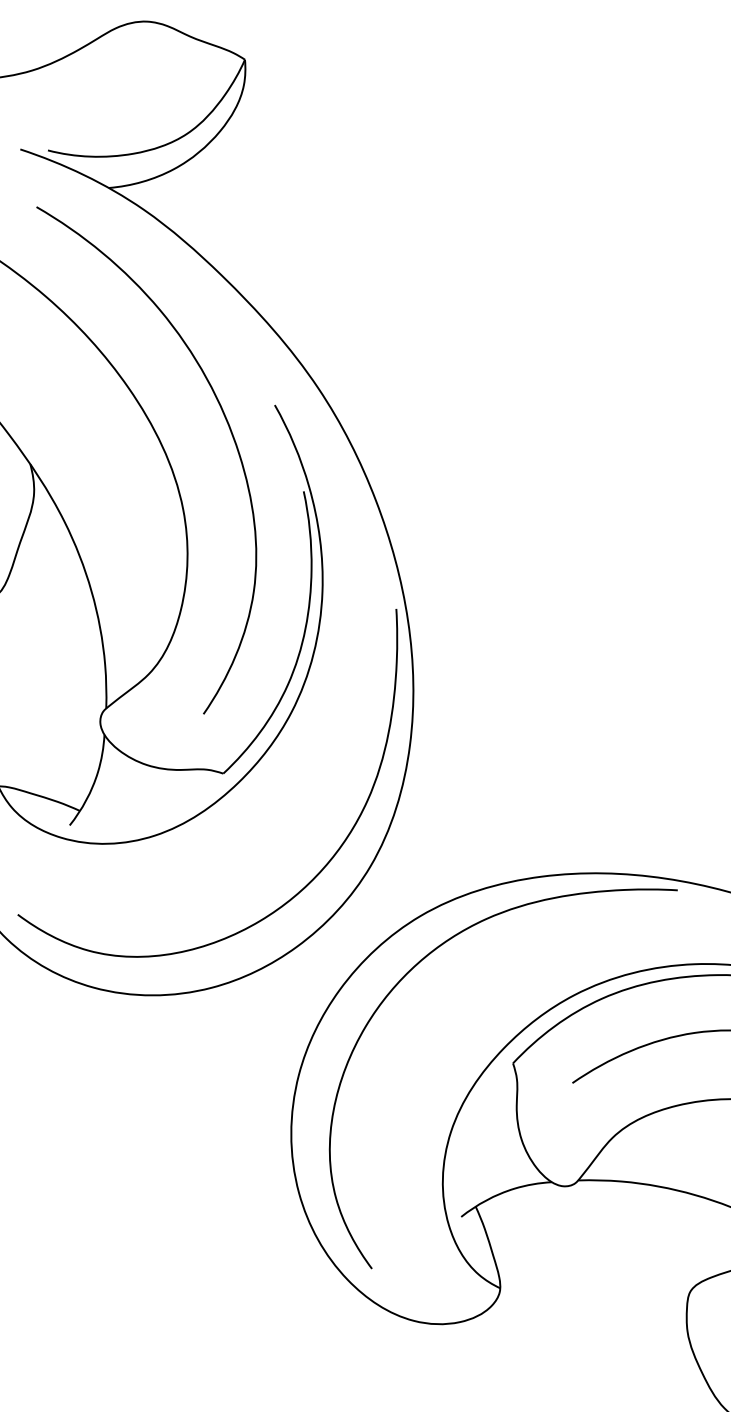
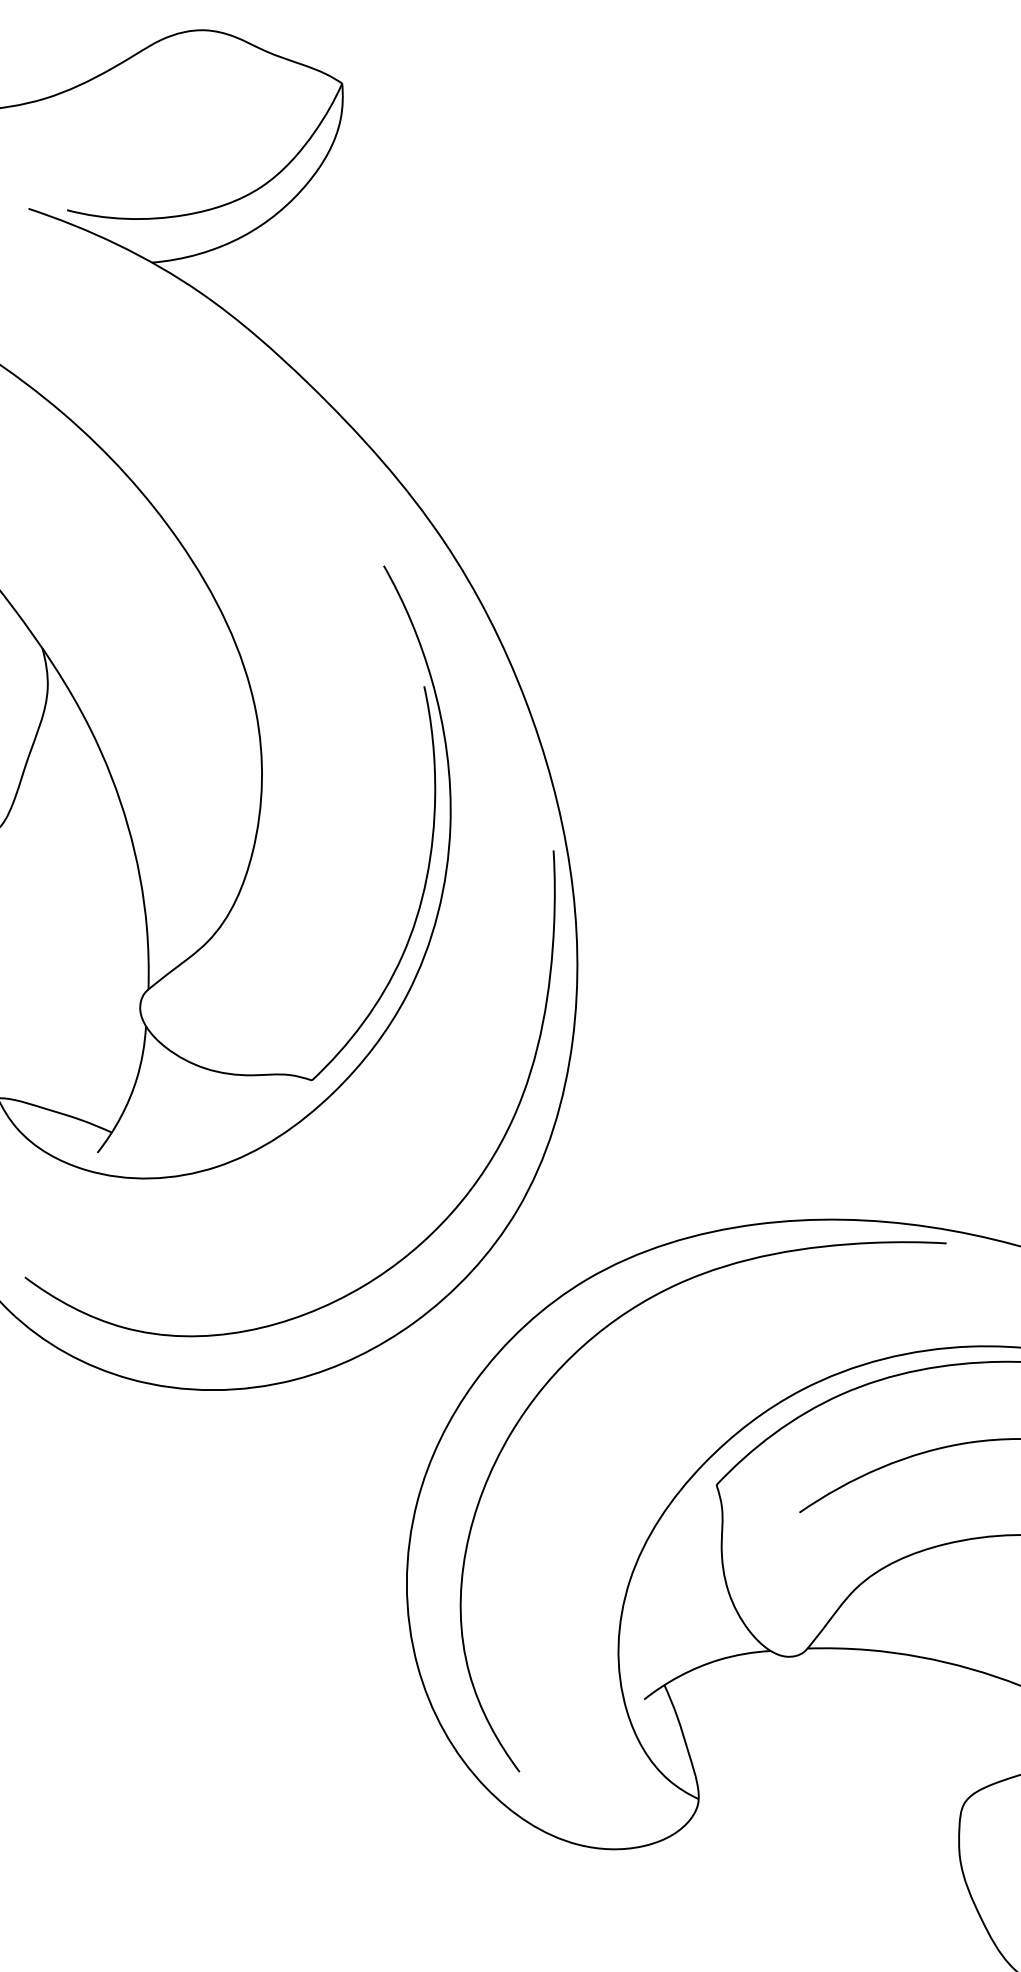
curve: (229, 429) -> (320, 599), removed

